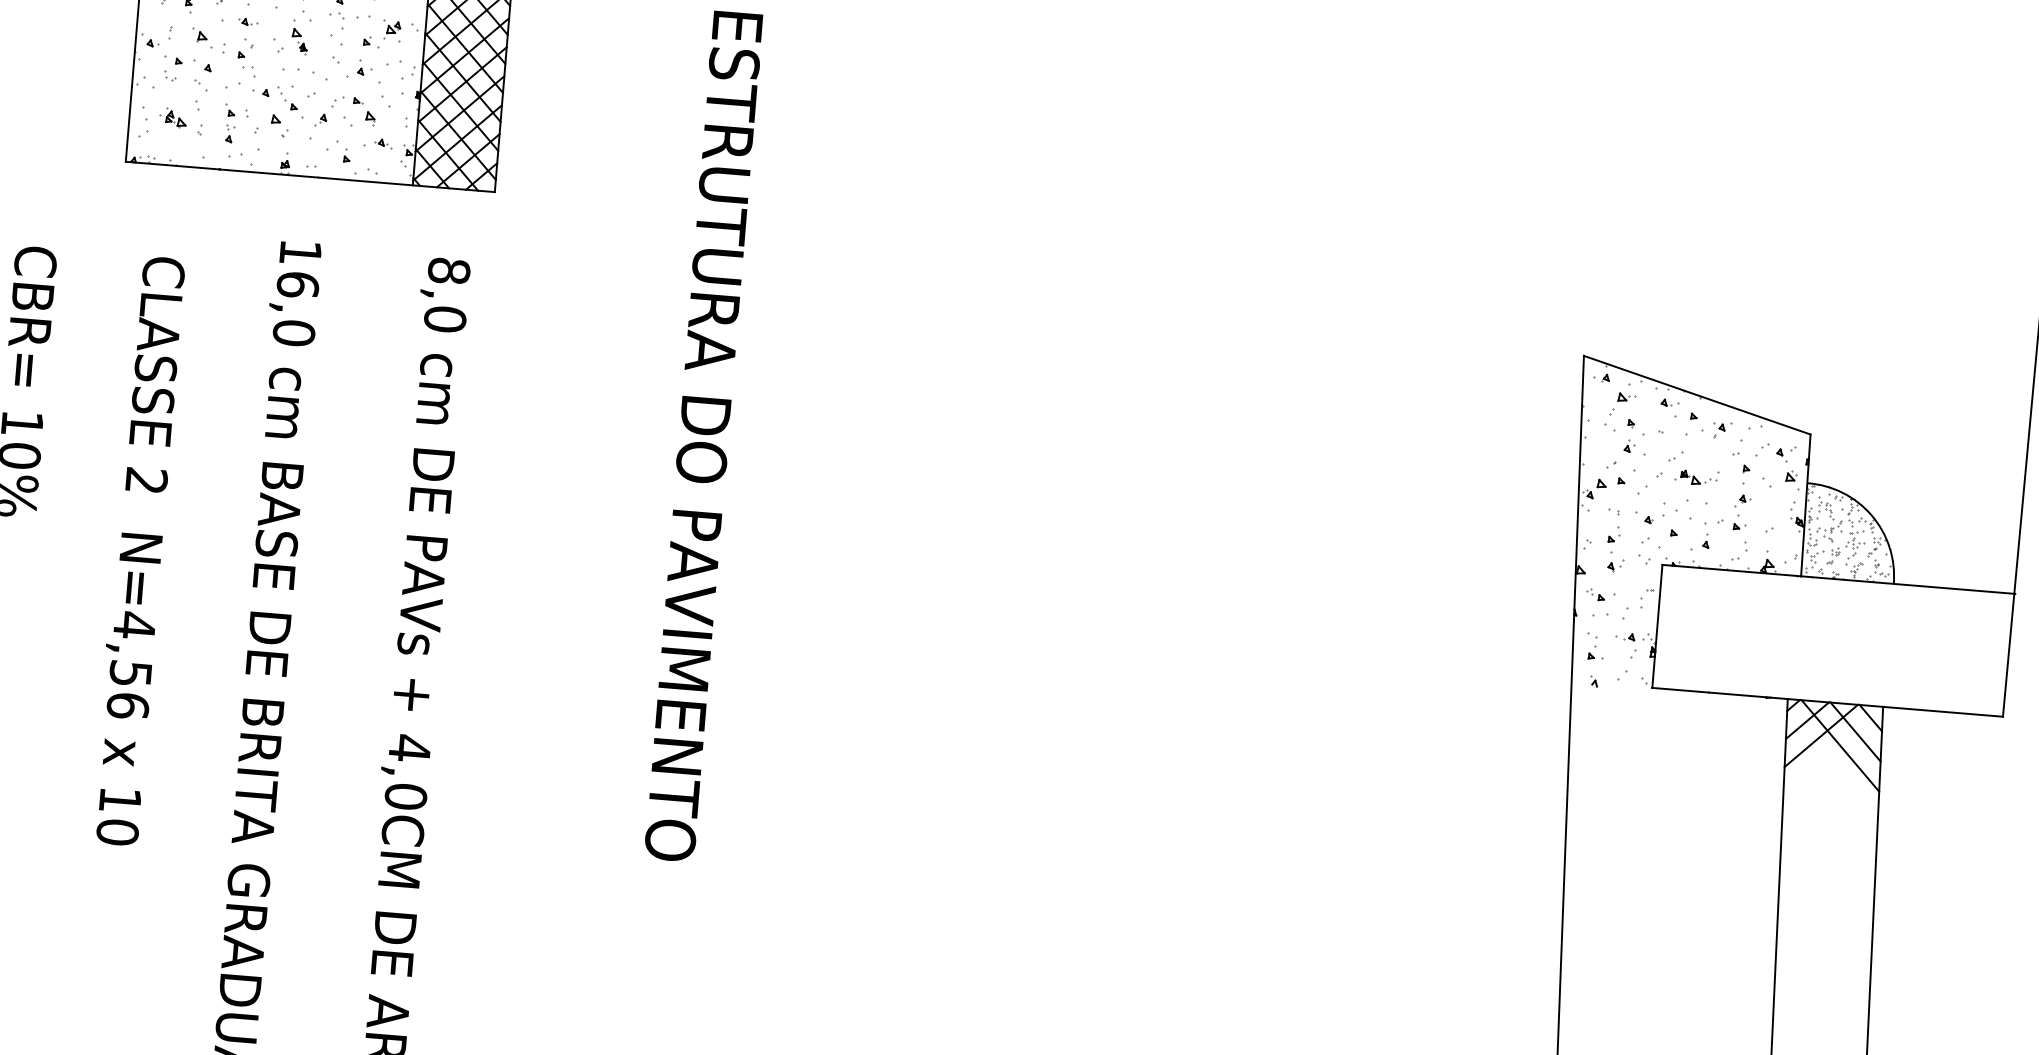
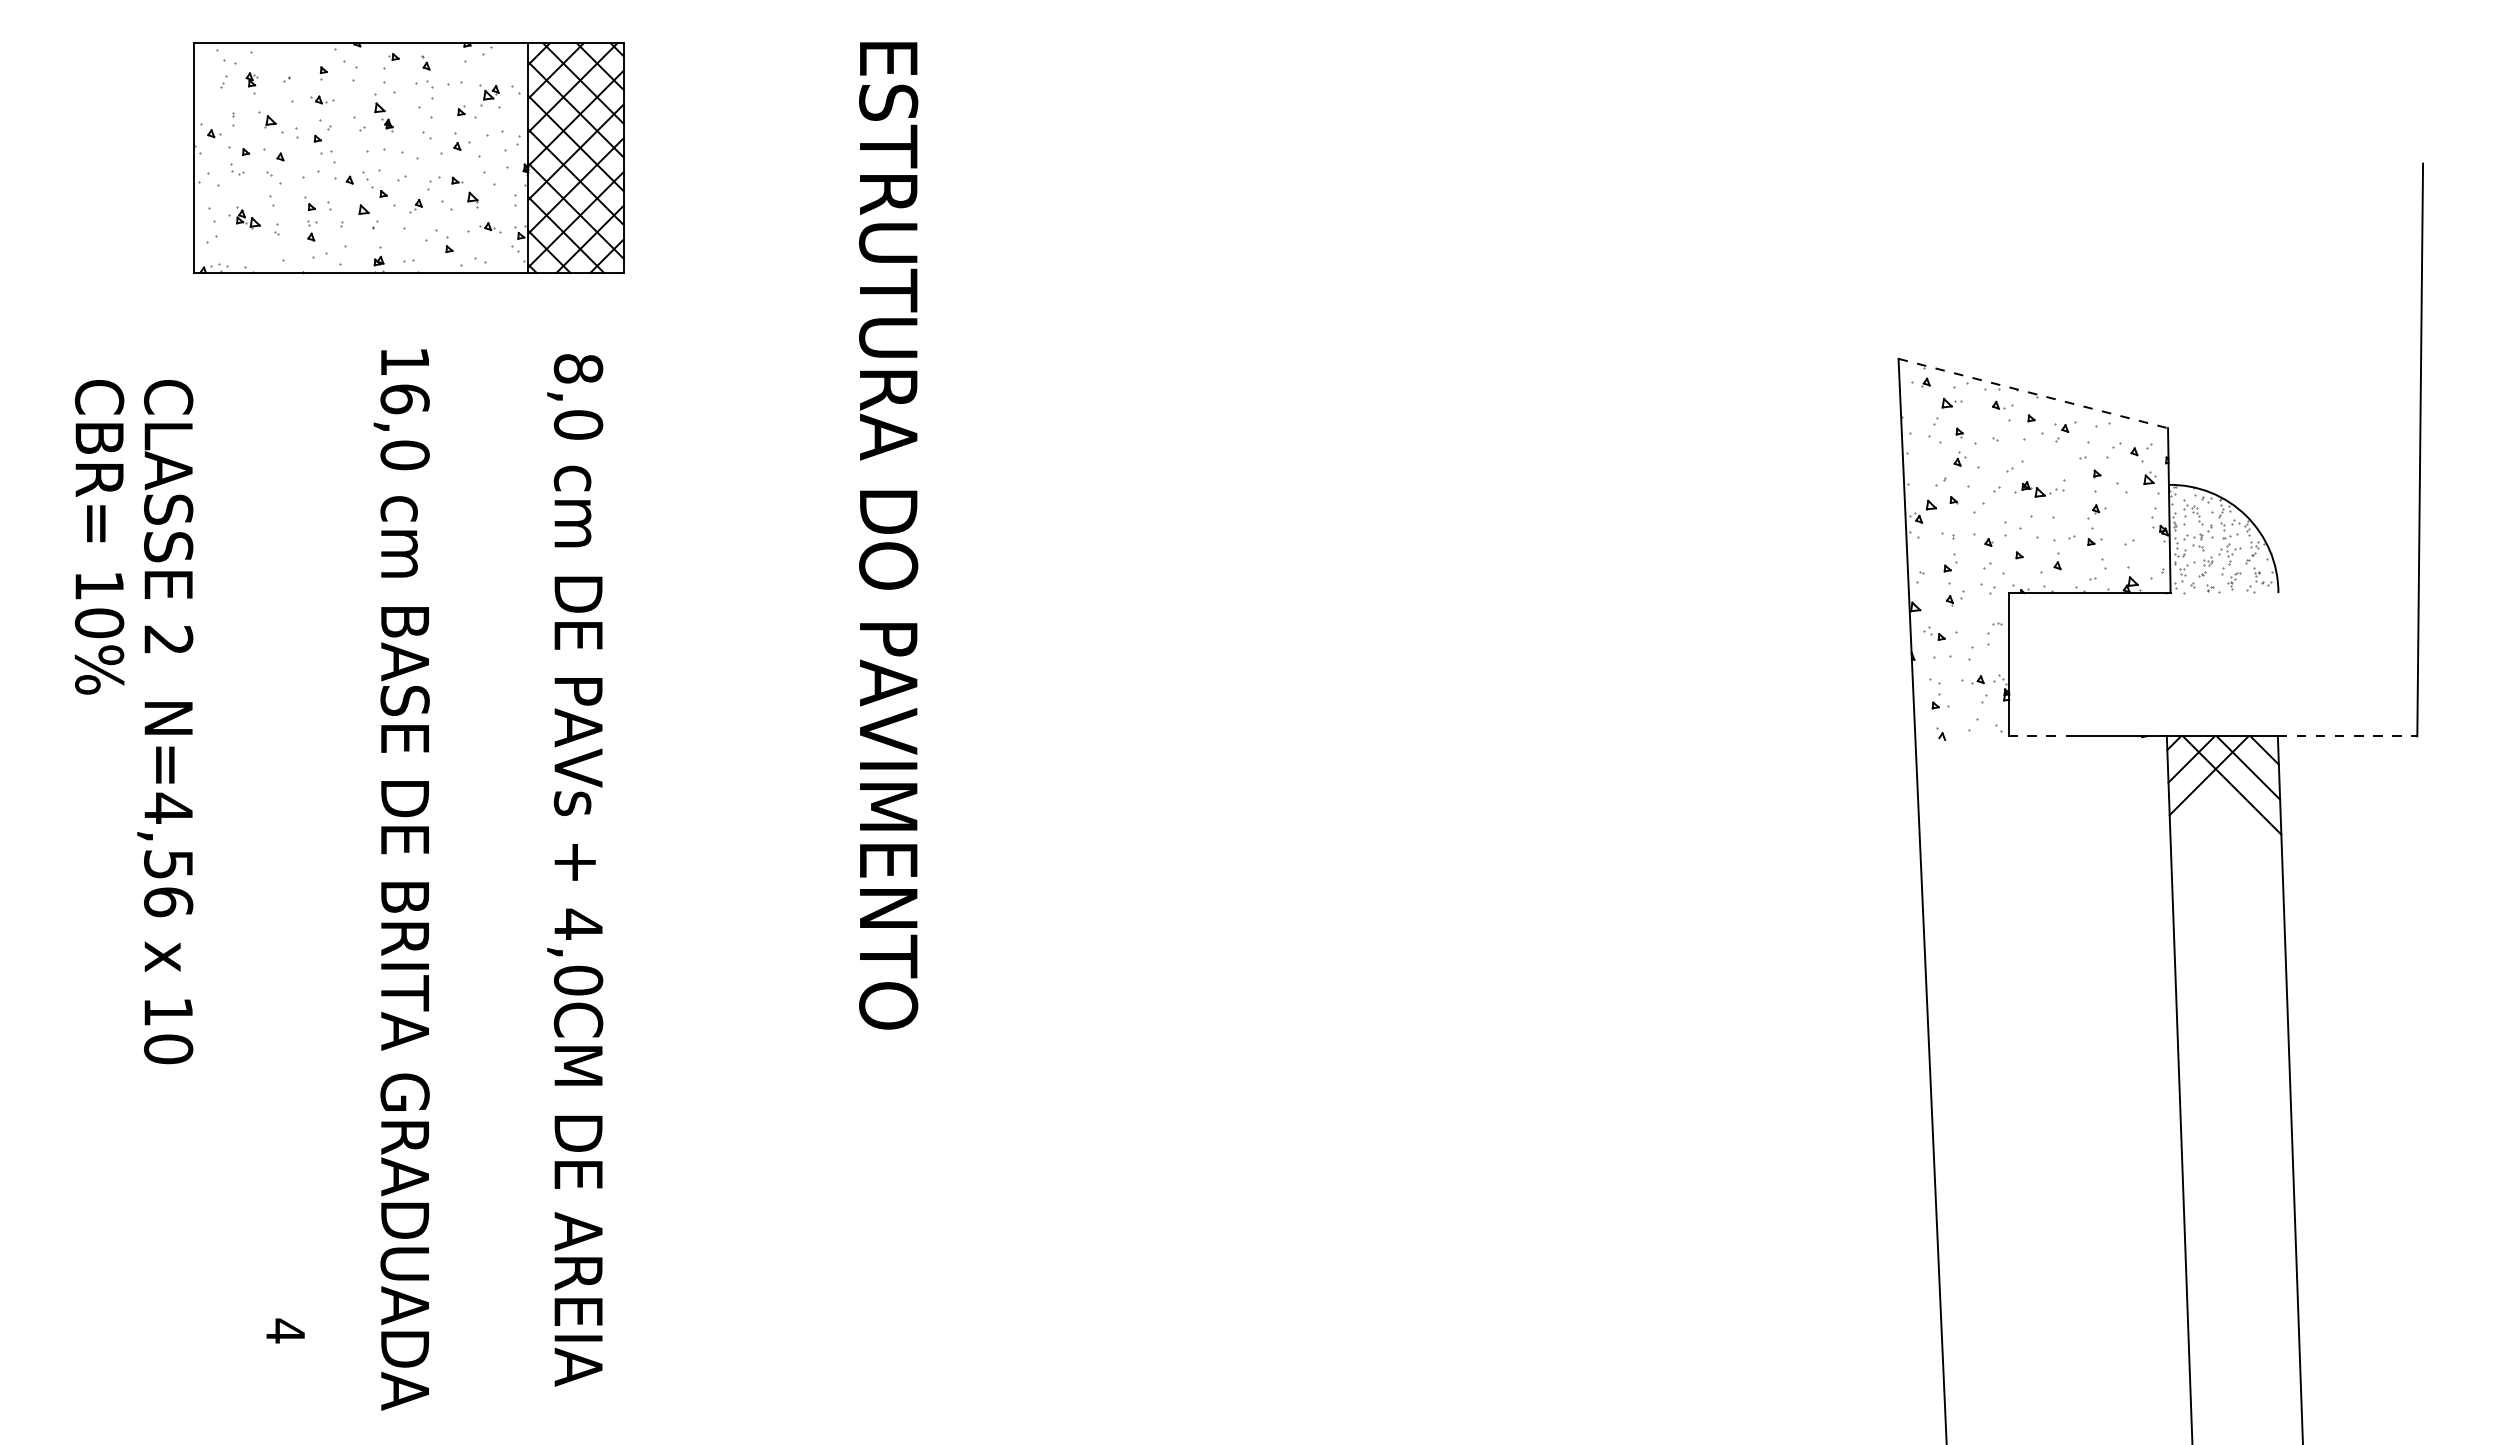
line: (1697, 395) -> (2033, 393), solid -> dashed
text: (138, 551) -> (165, 722), moved
line: (1907, 585) -> (2294, 593), removed
line: (1680, 690) -> (2041, 736), solid -> dashed
line: (1942, 711) -> (2347, 736), solid -> dashed

